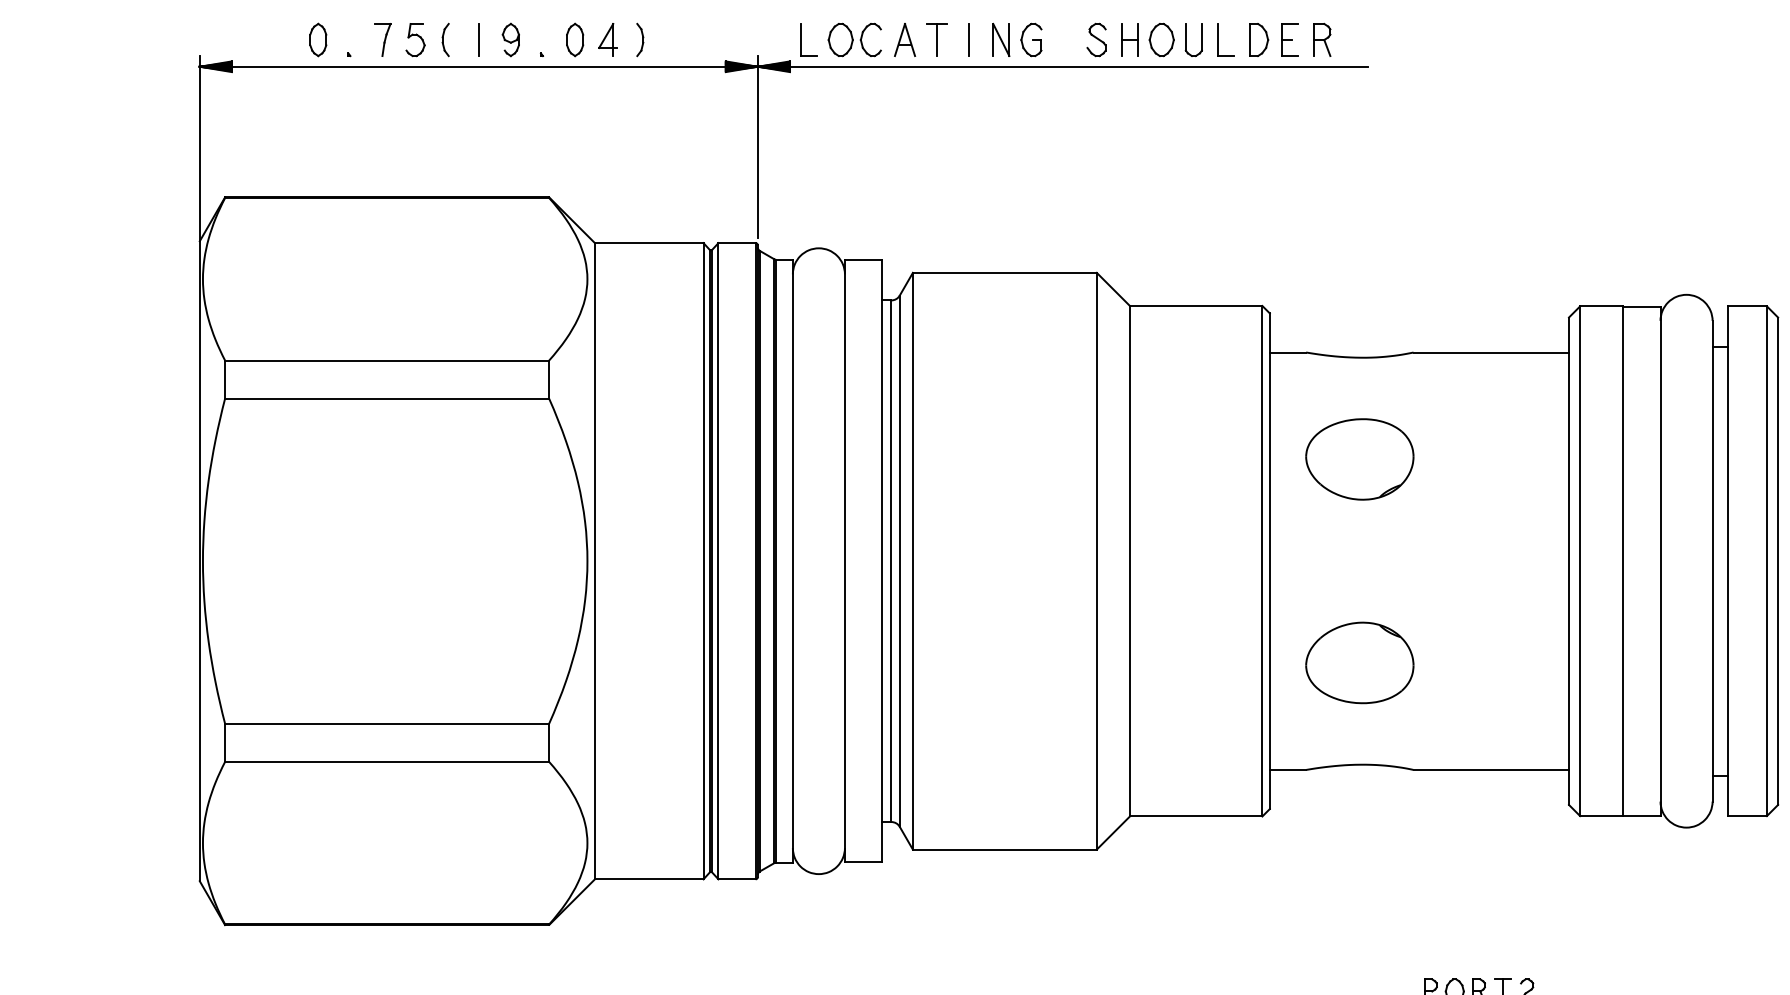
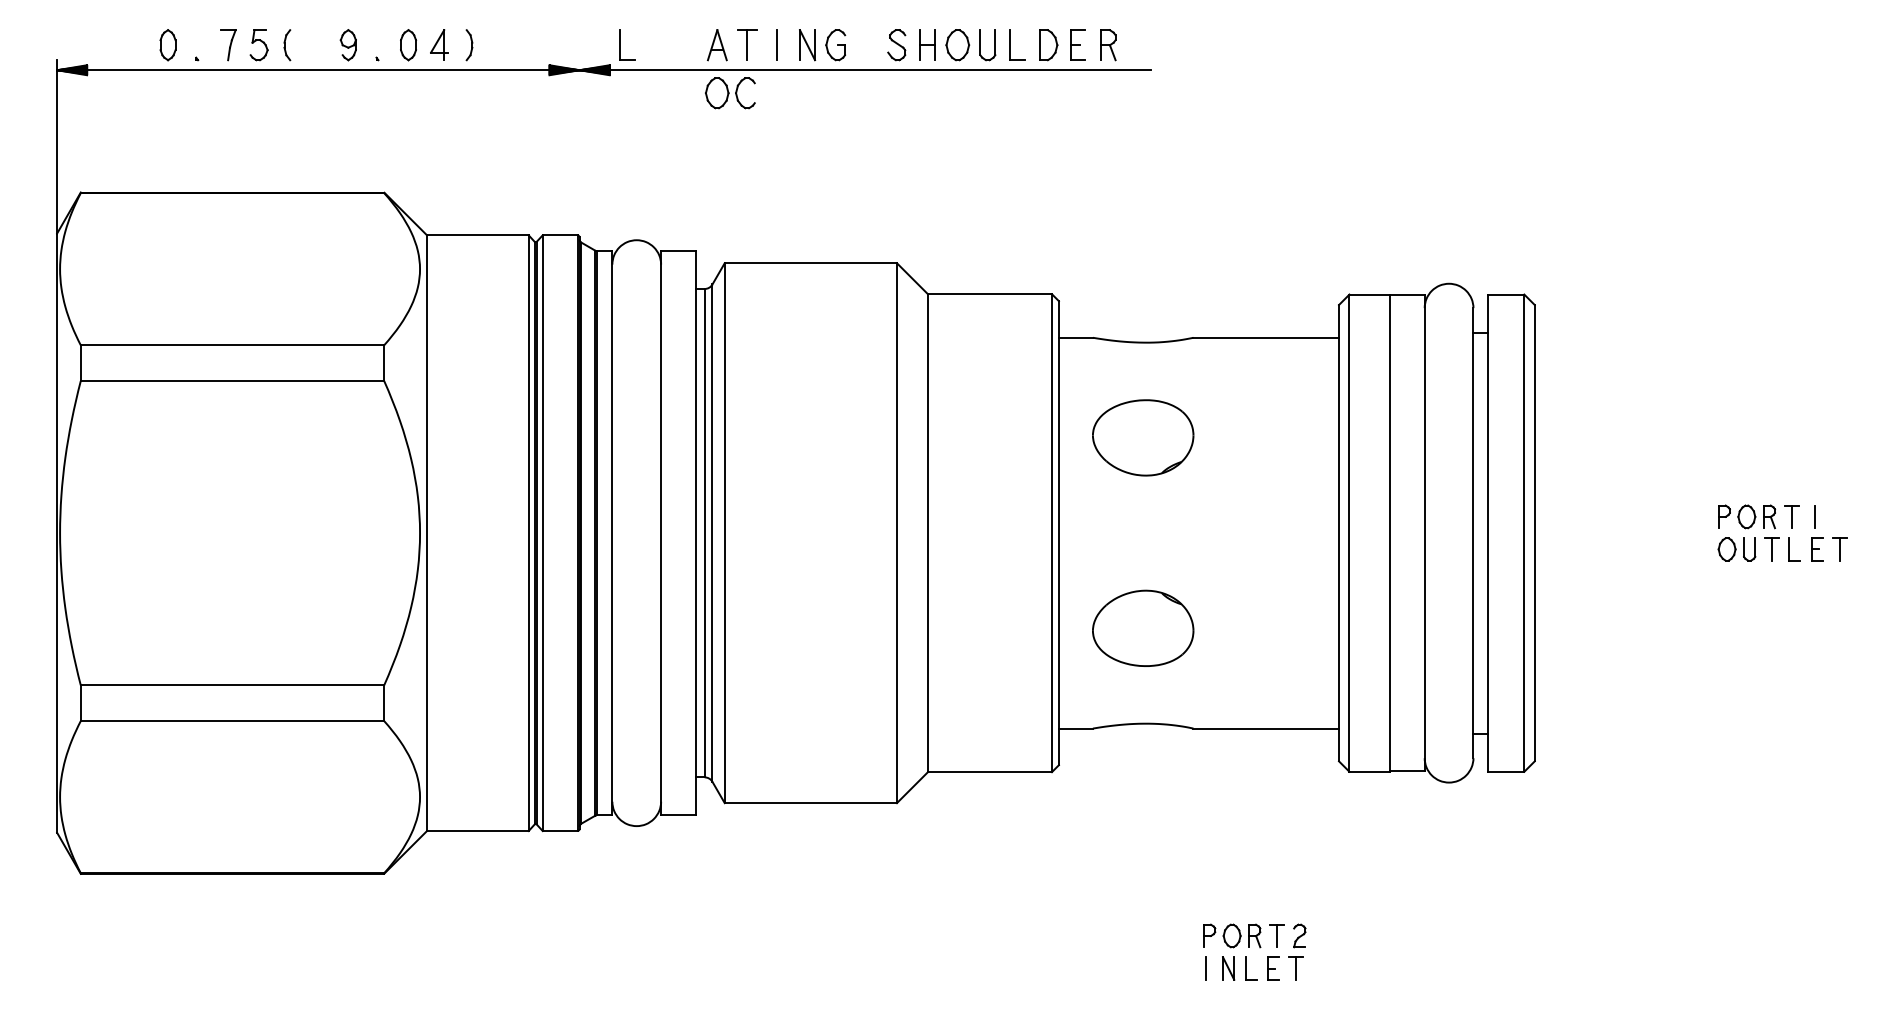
line: (478, 40) -> (318, 45), removed
part: (854, 40) -> (730, 93), moved
line: (757, 147) -> (579, 145), removed

